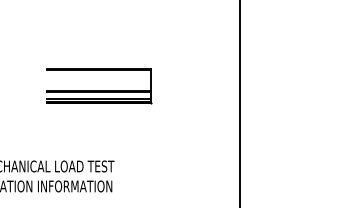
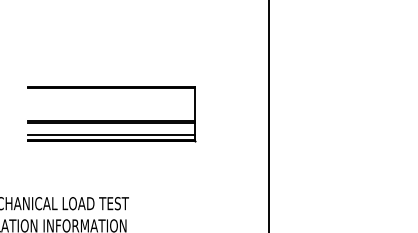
part: (98, 86) -> (111, 114), size x1.43

